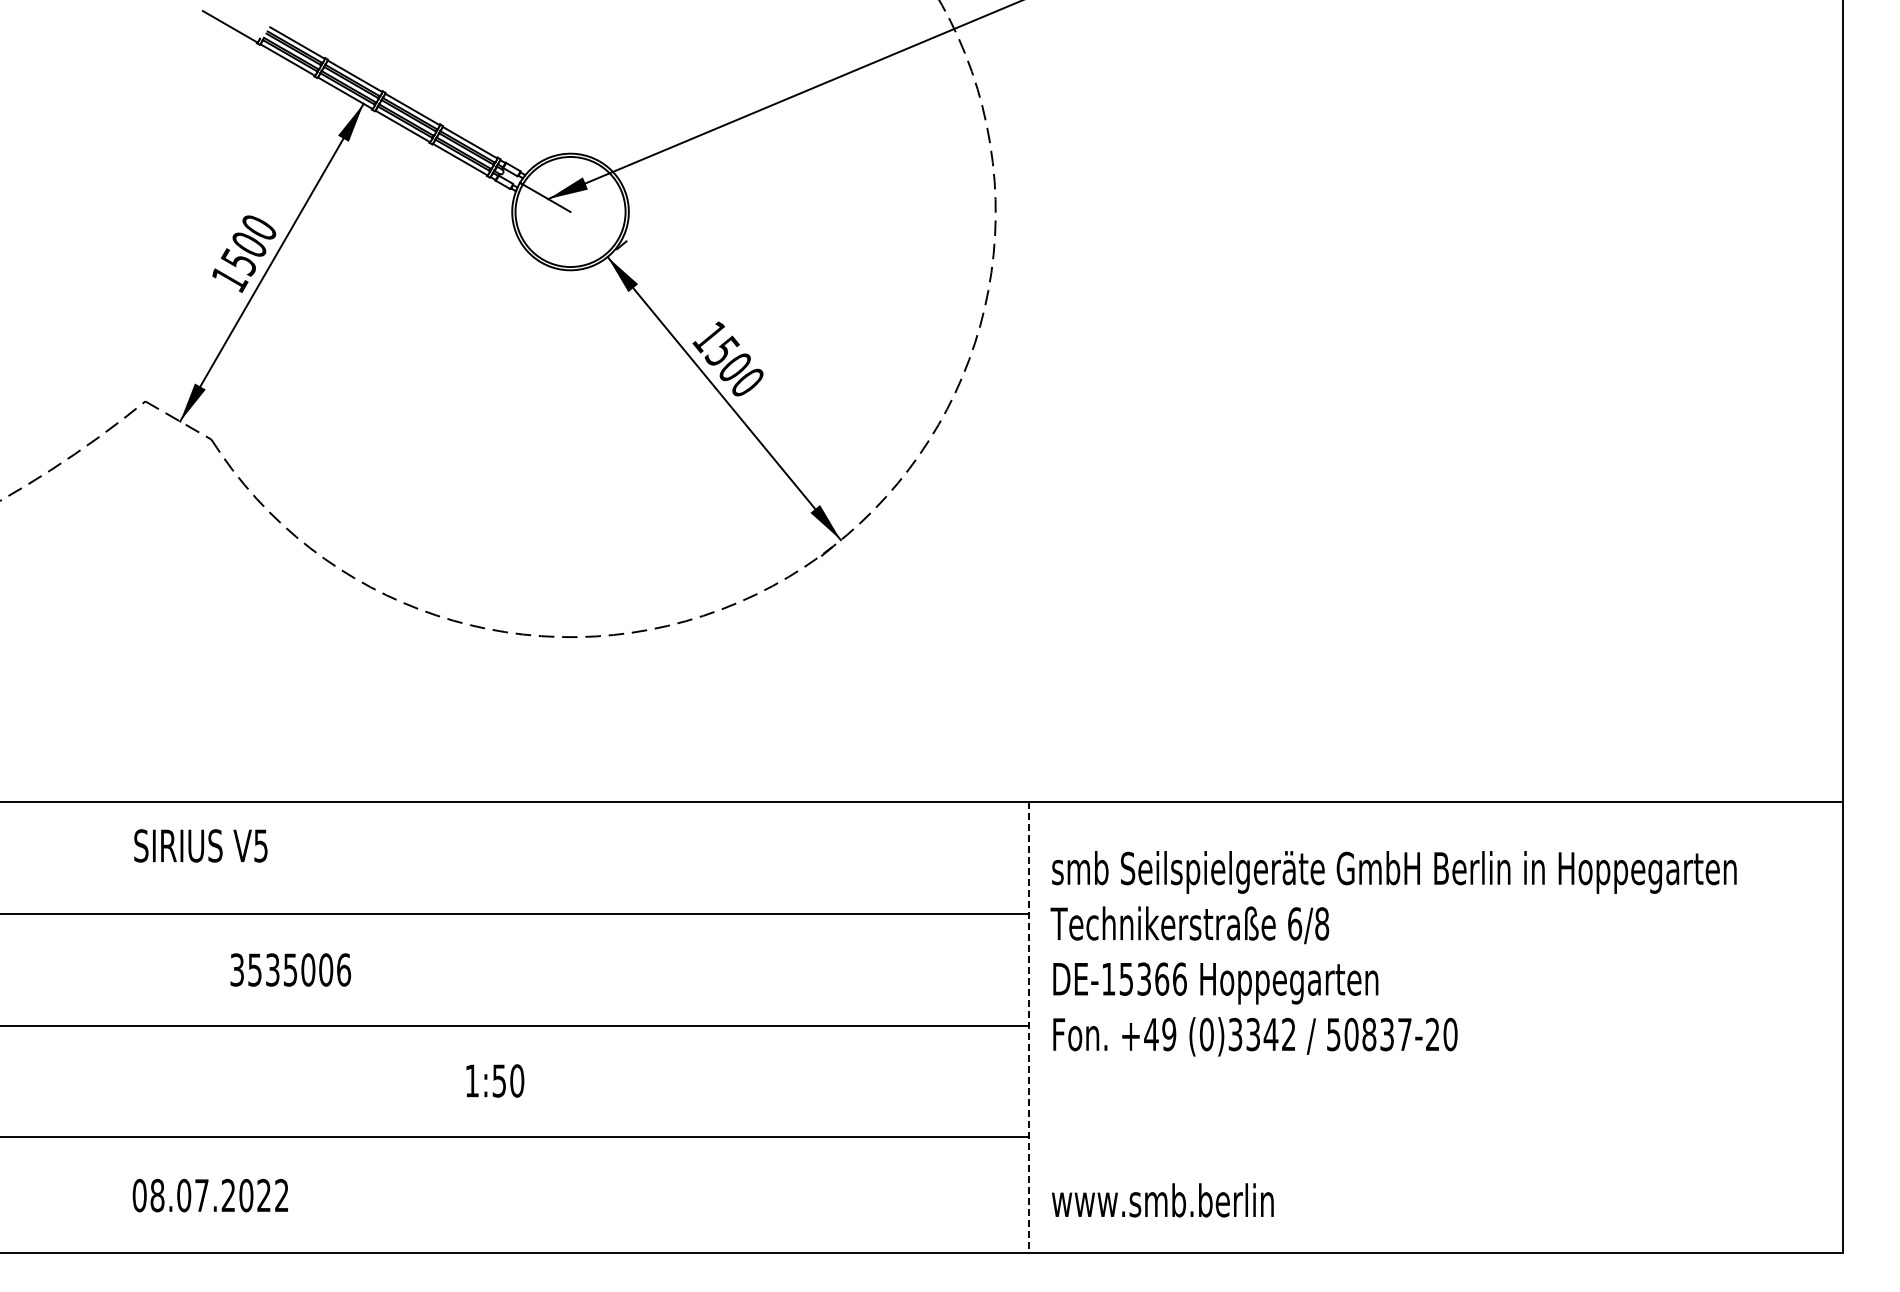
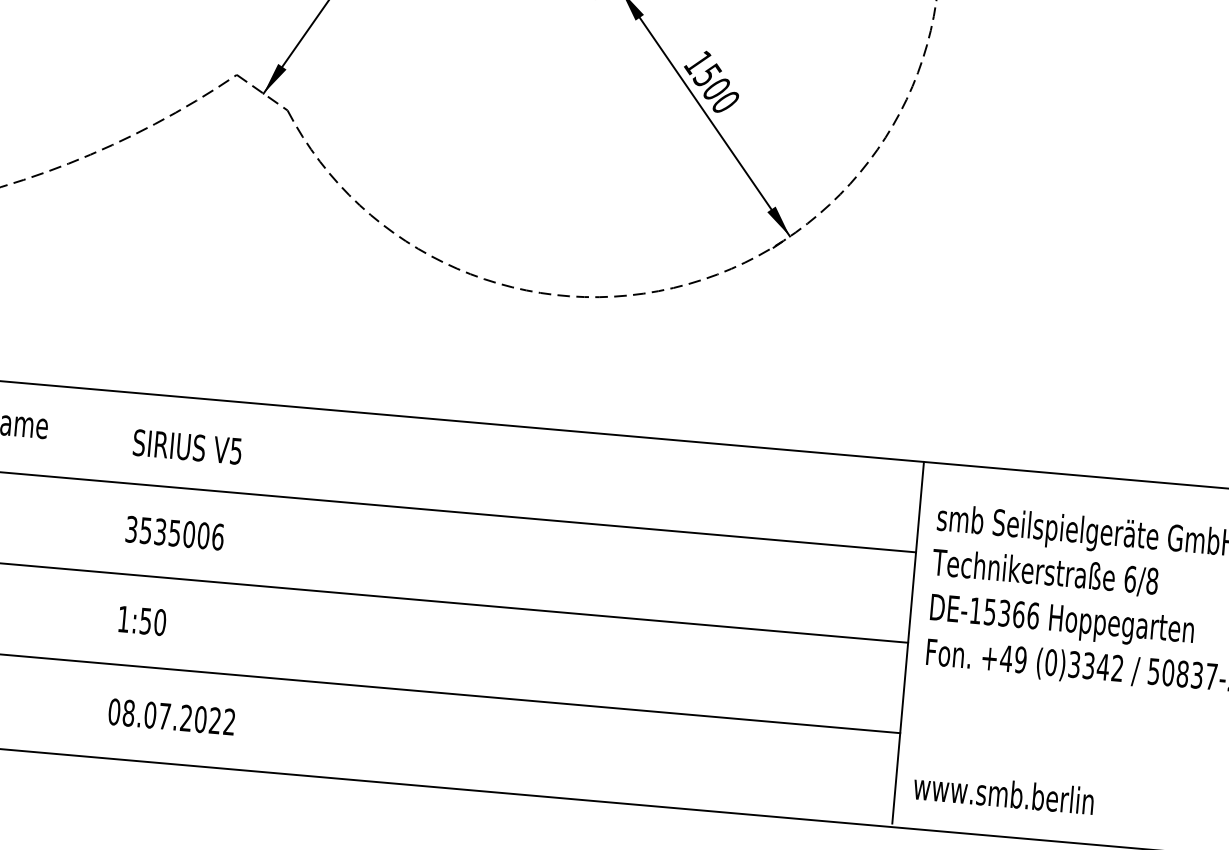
text: (200, 845) -> (187, 446), moved
text: (290, 969) -> (174, 532), moved
line: (1029, 1025) -> (908, 642), dashed -> solid
text: (495, 1080) -> (142, 620), moved
text: (209, 1195) -> (170, 716), moved

